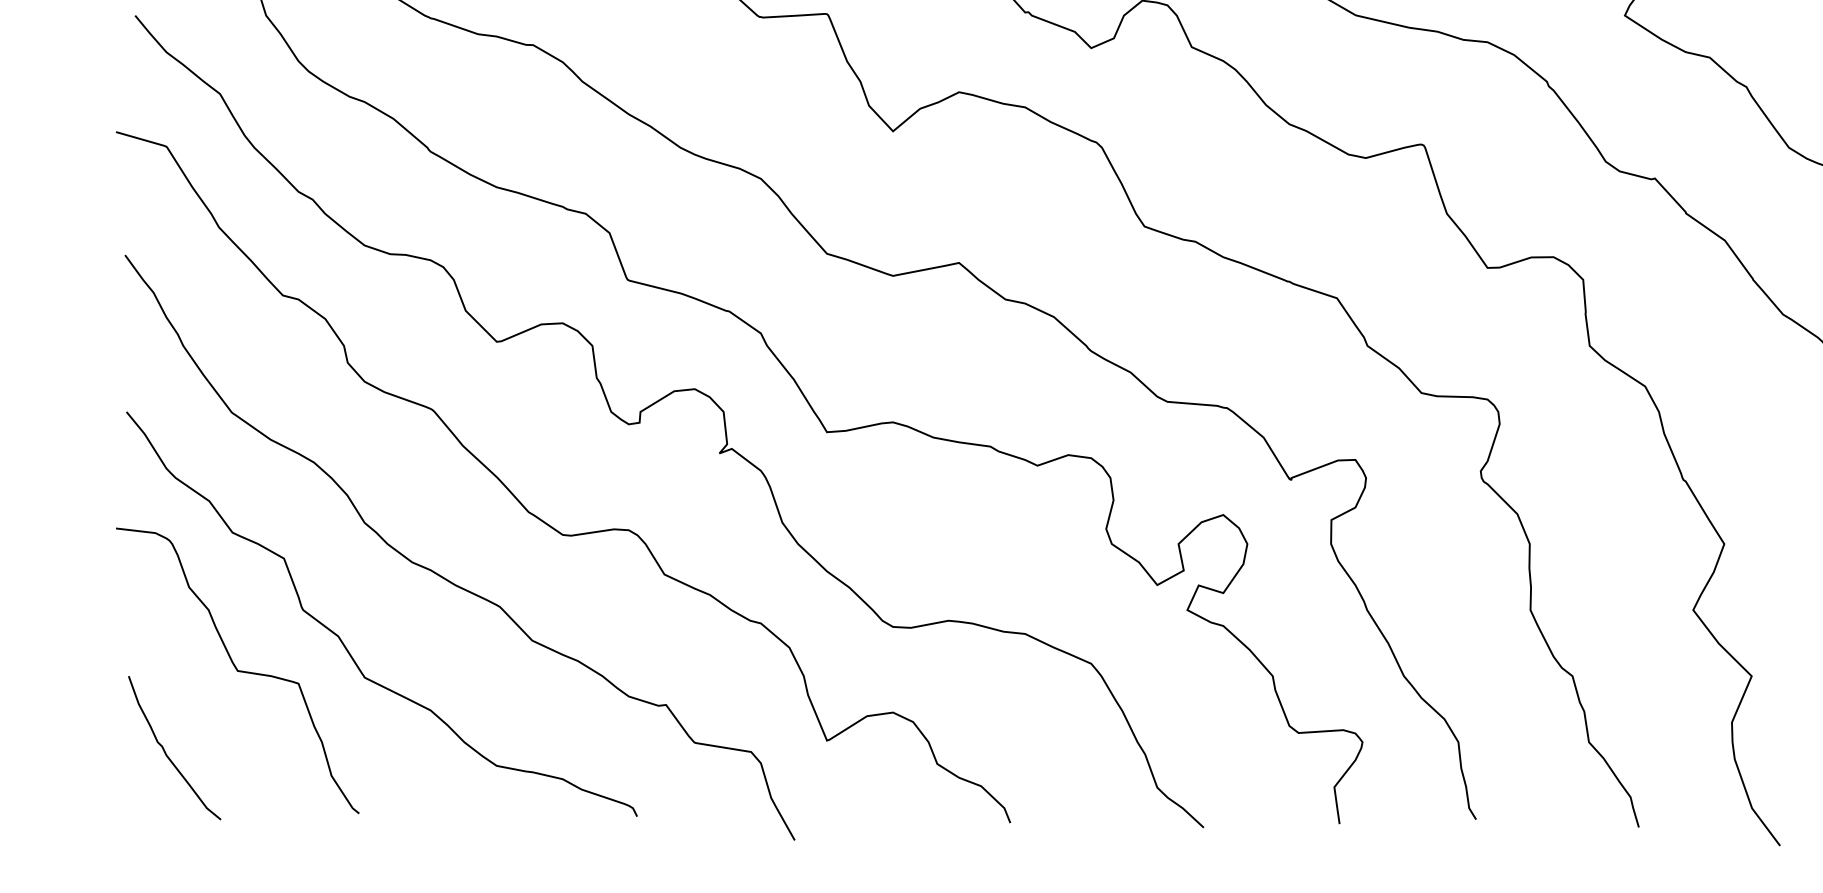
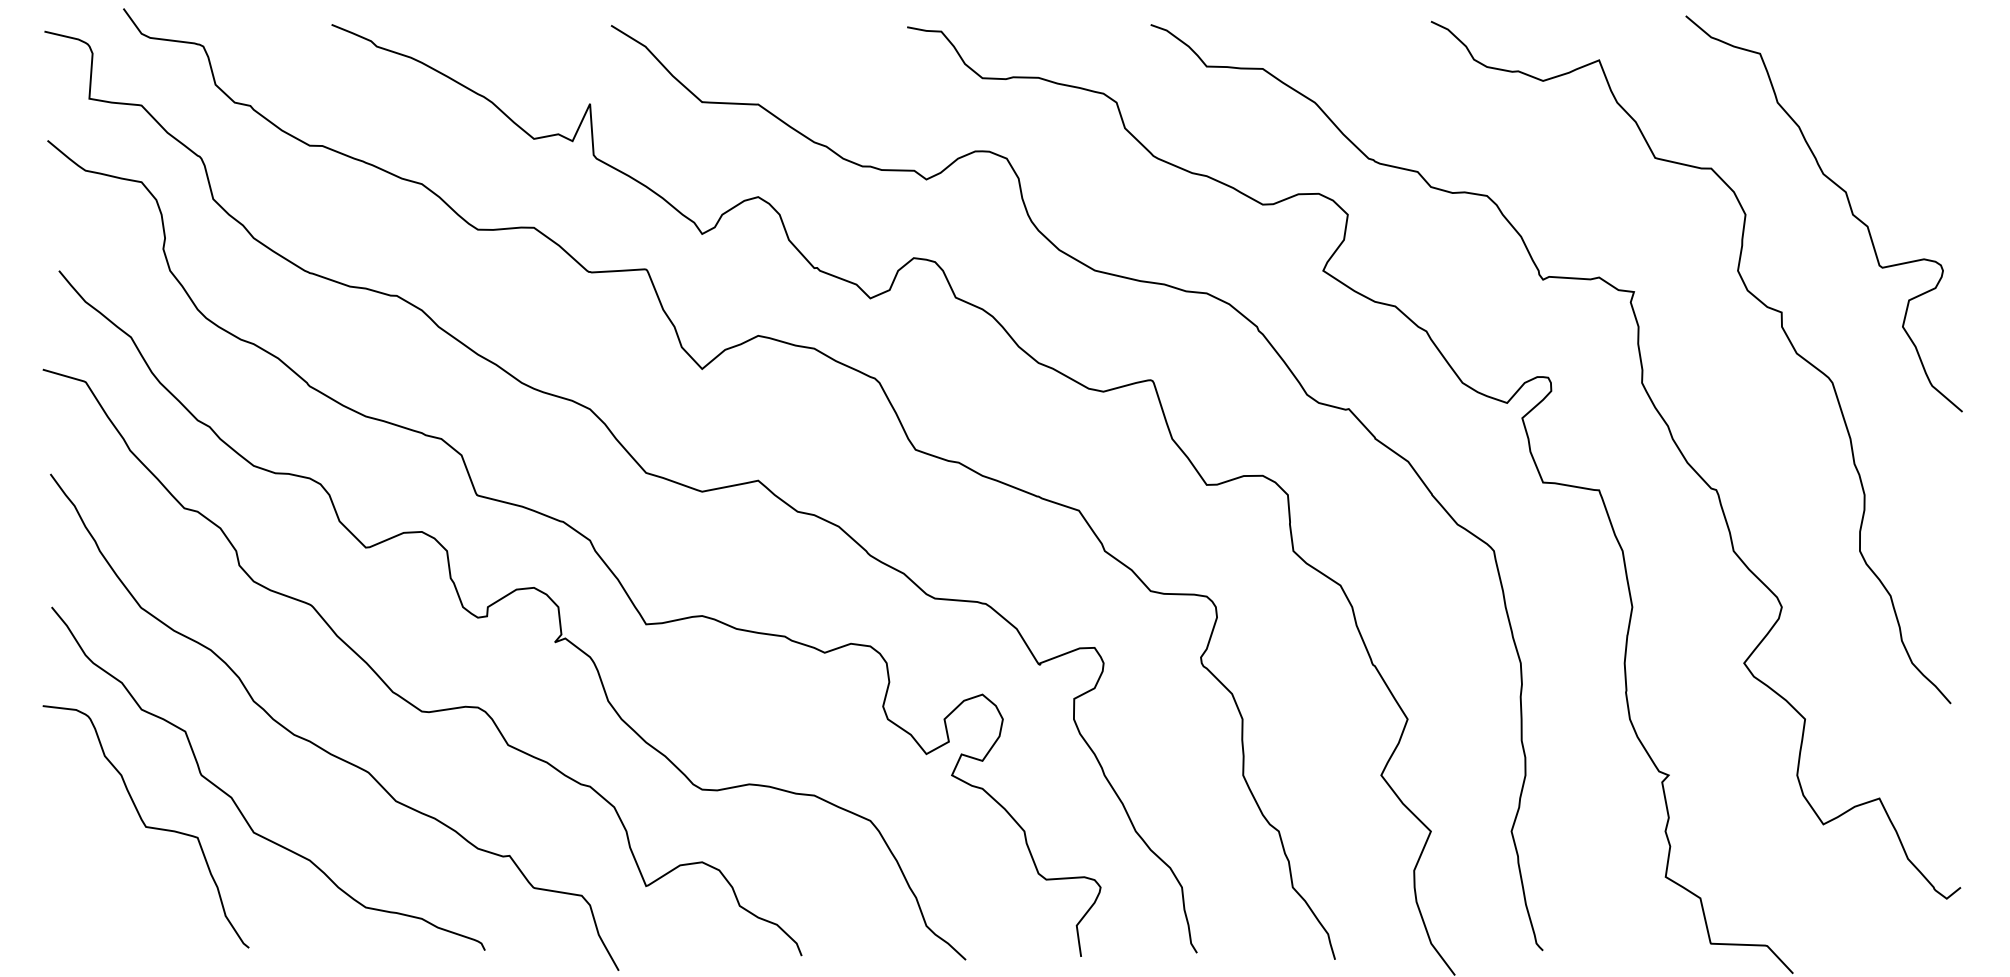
curve: (166, 751) -> (85, 895), removed

